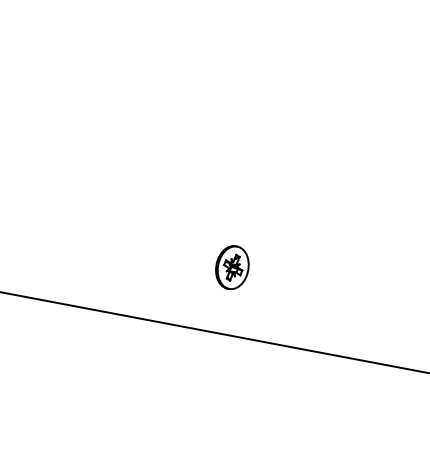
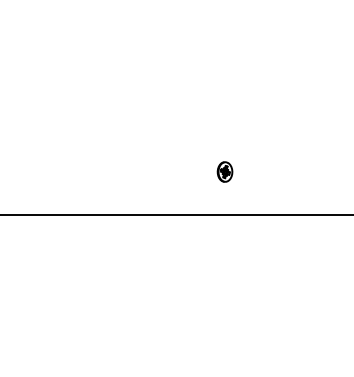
part: (231, 266) -> (224, 171), size x0.71

